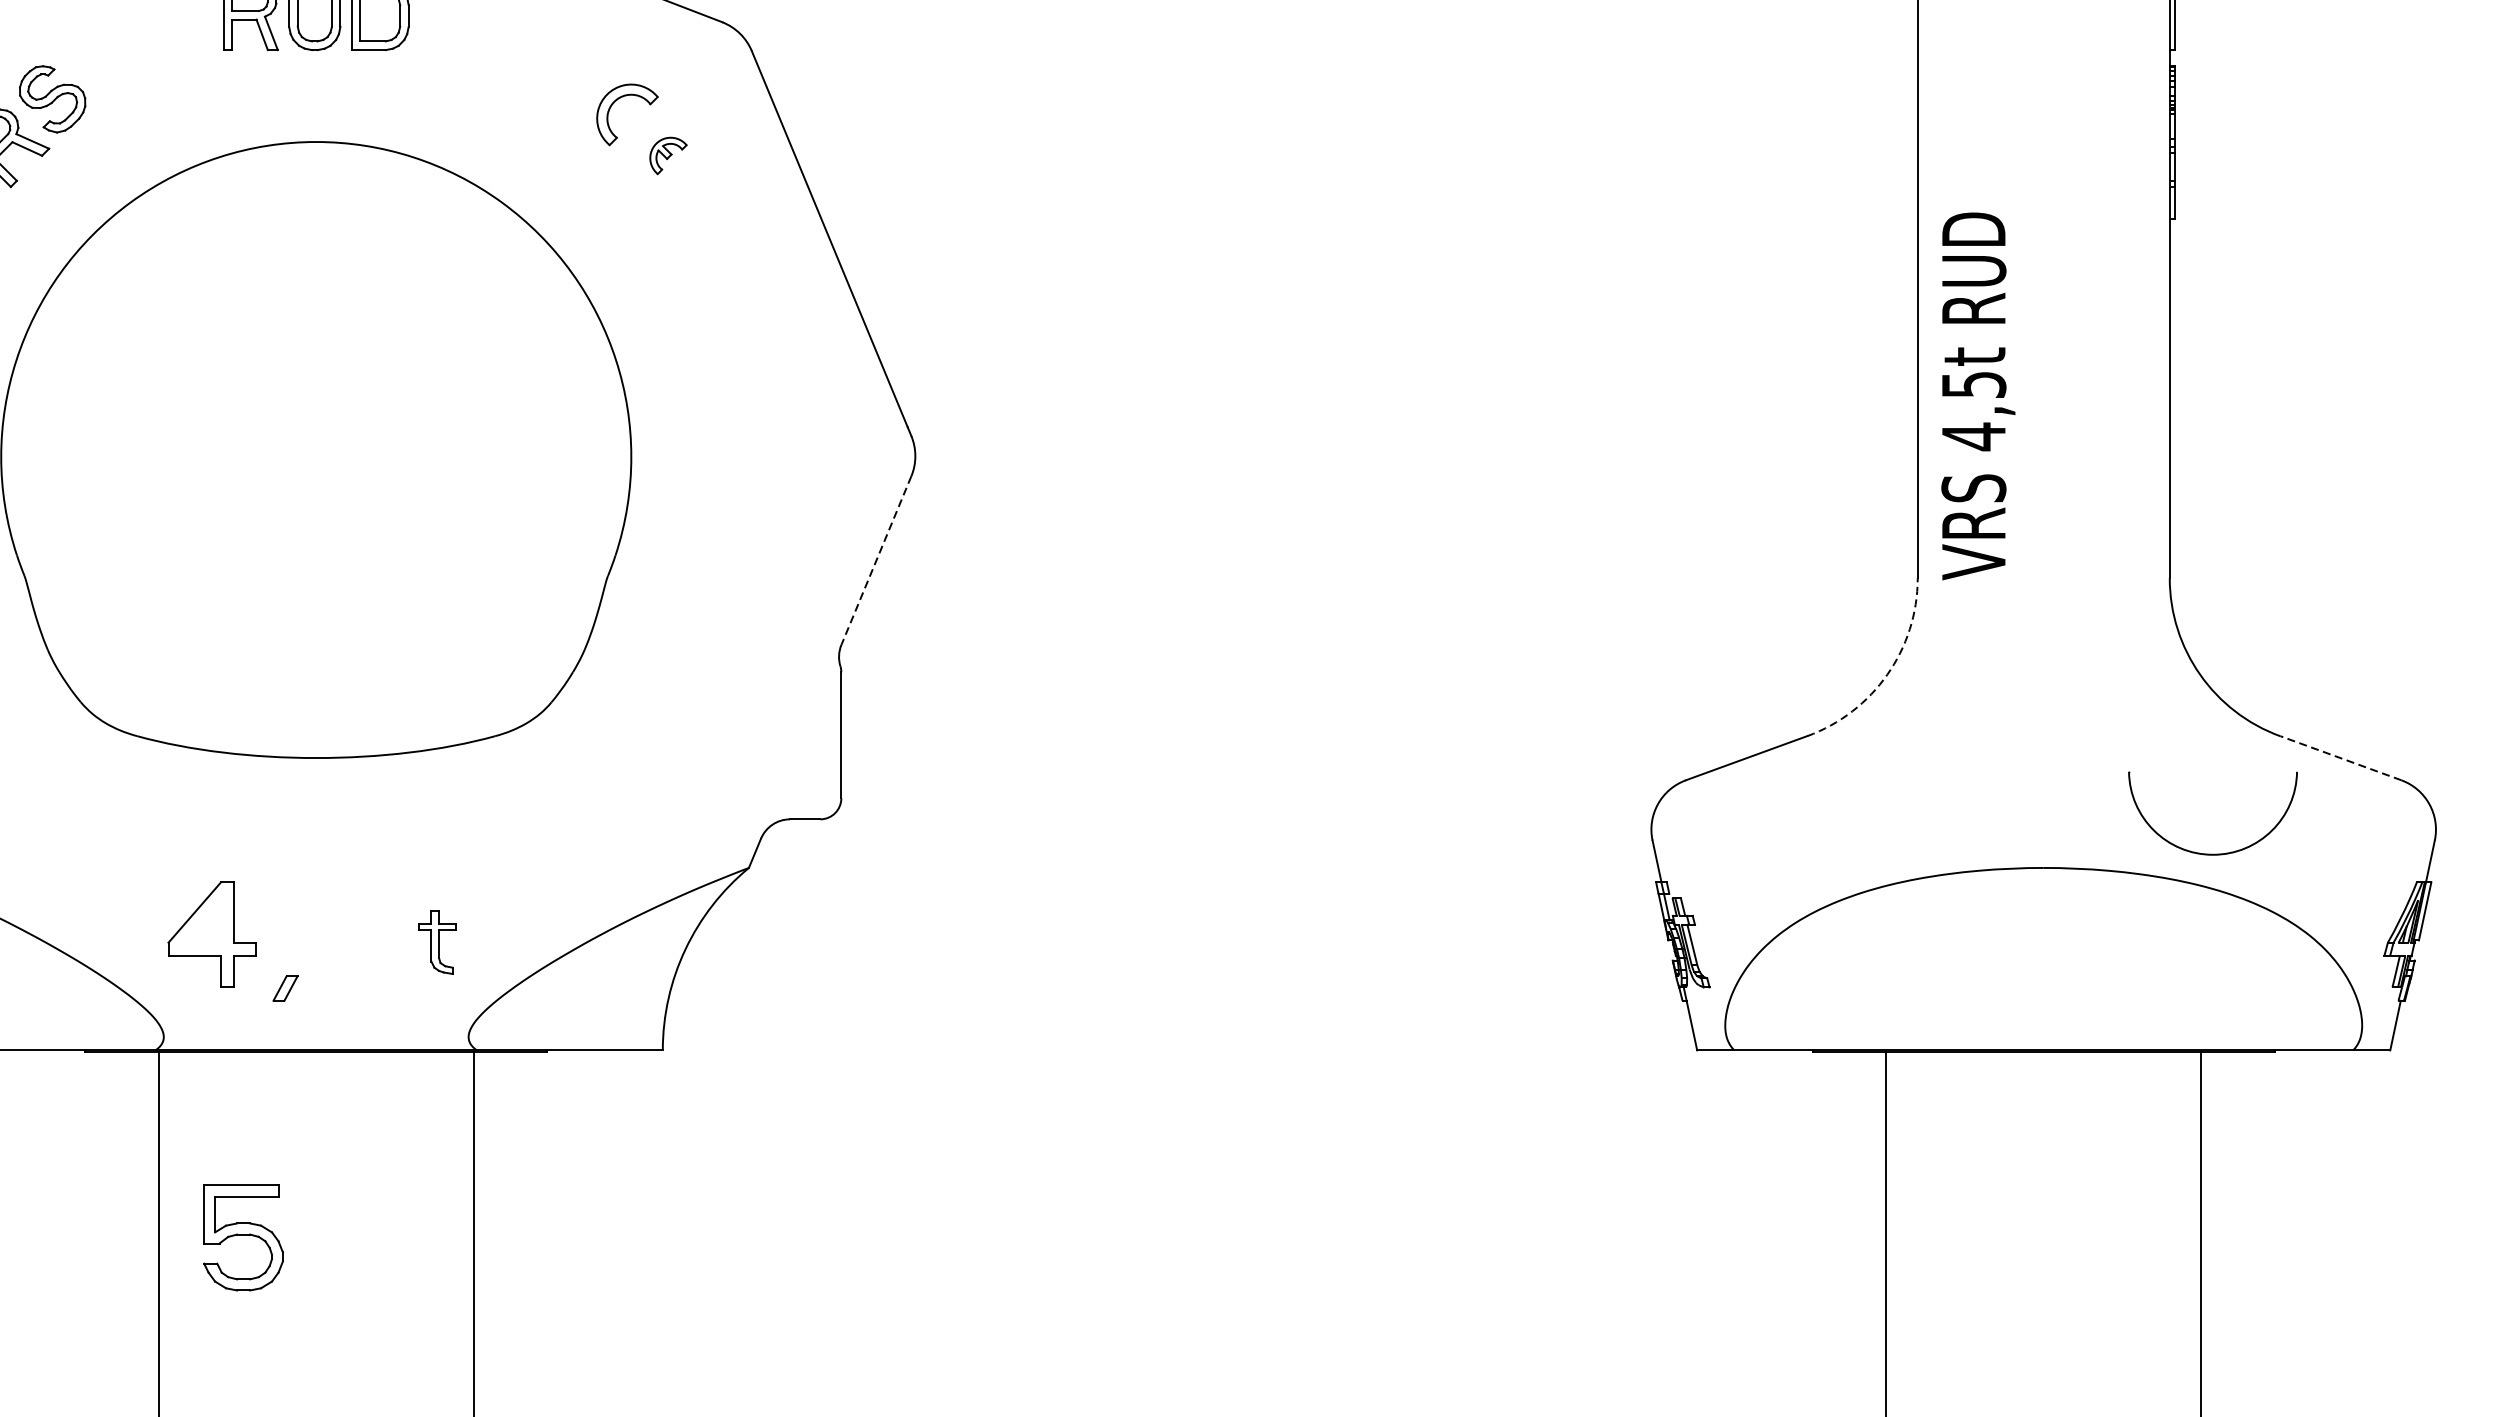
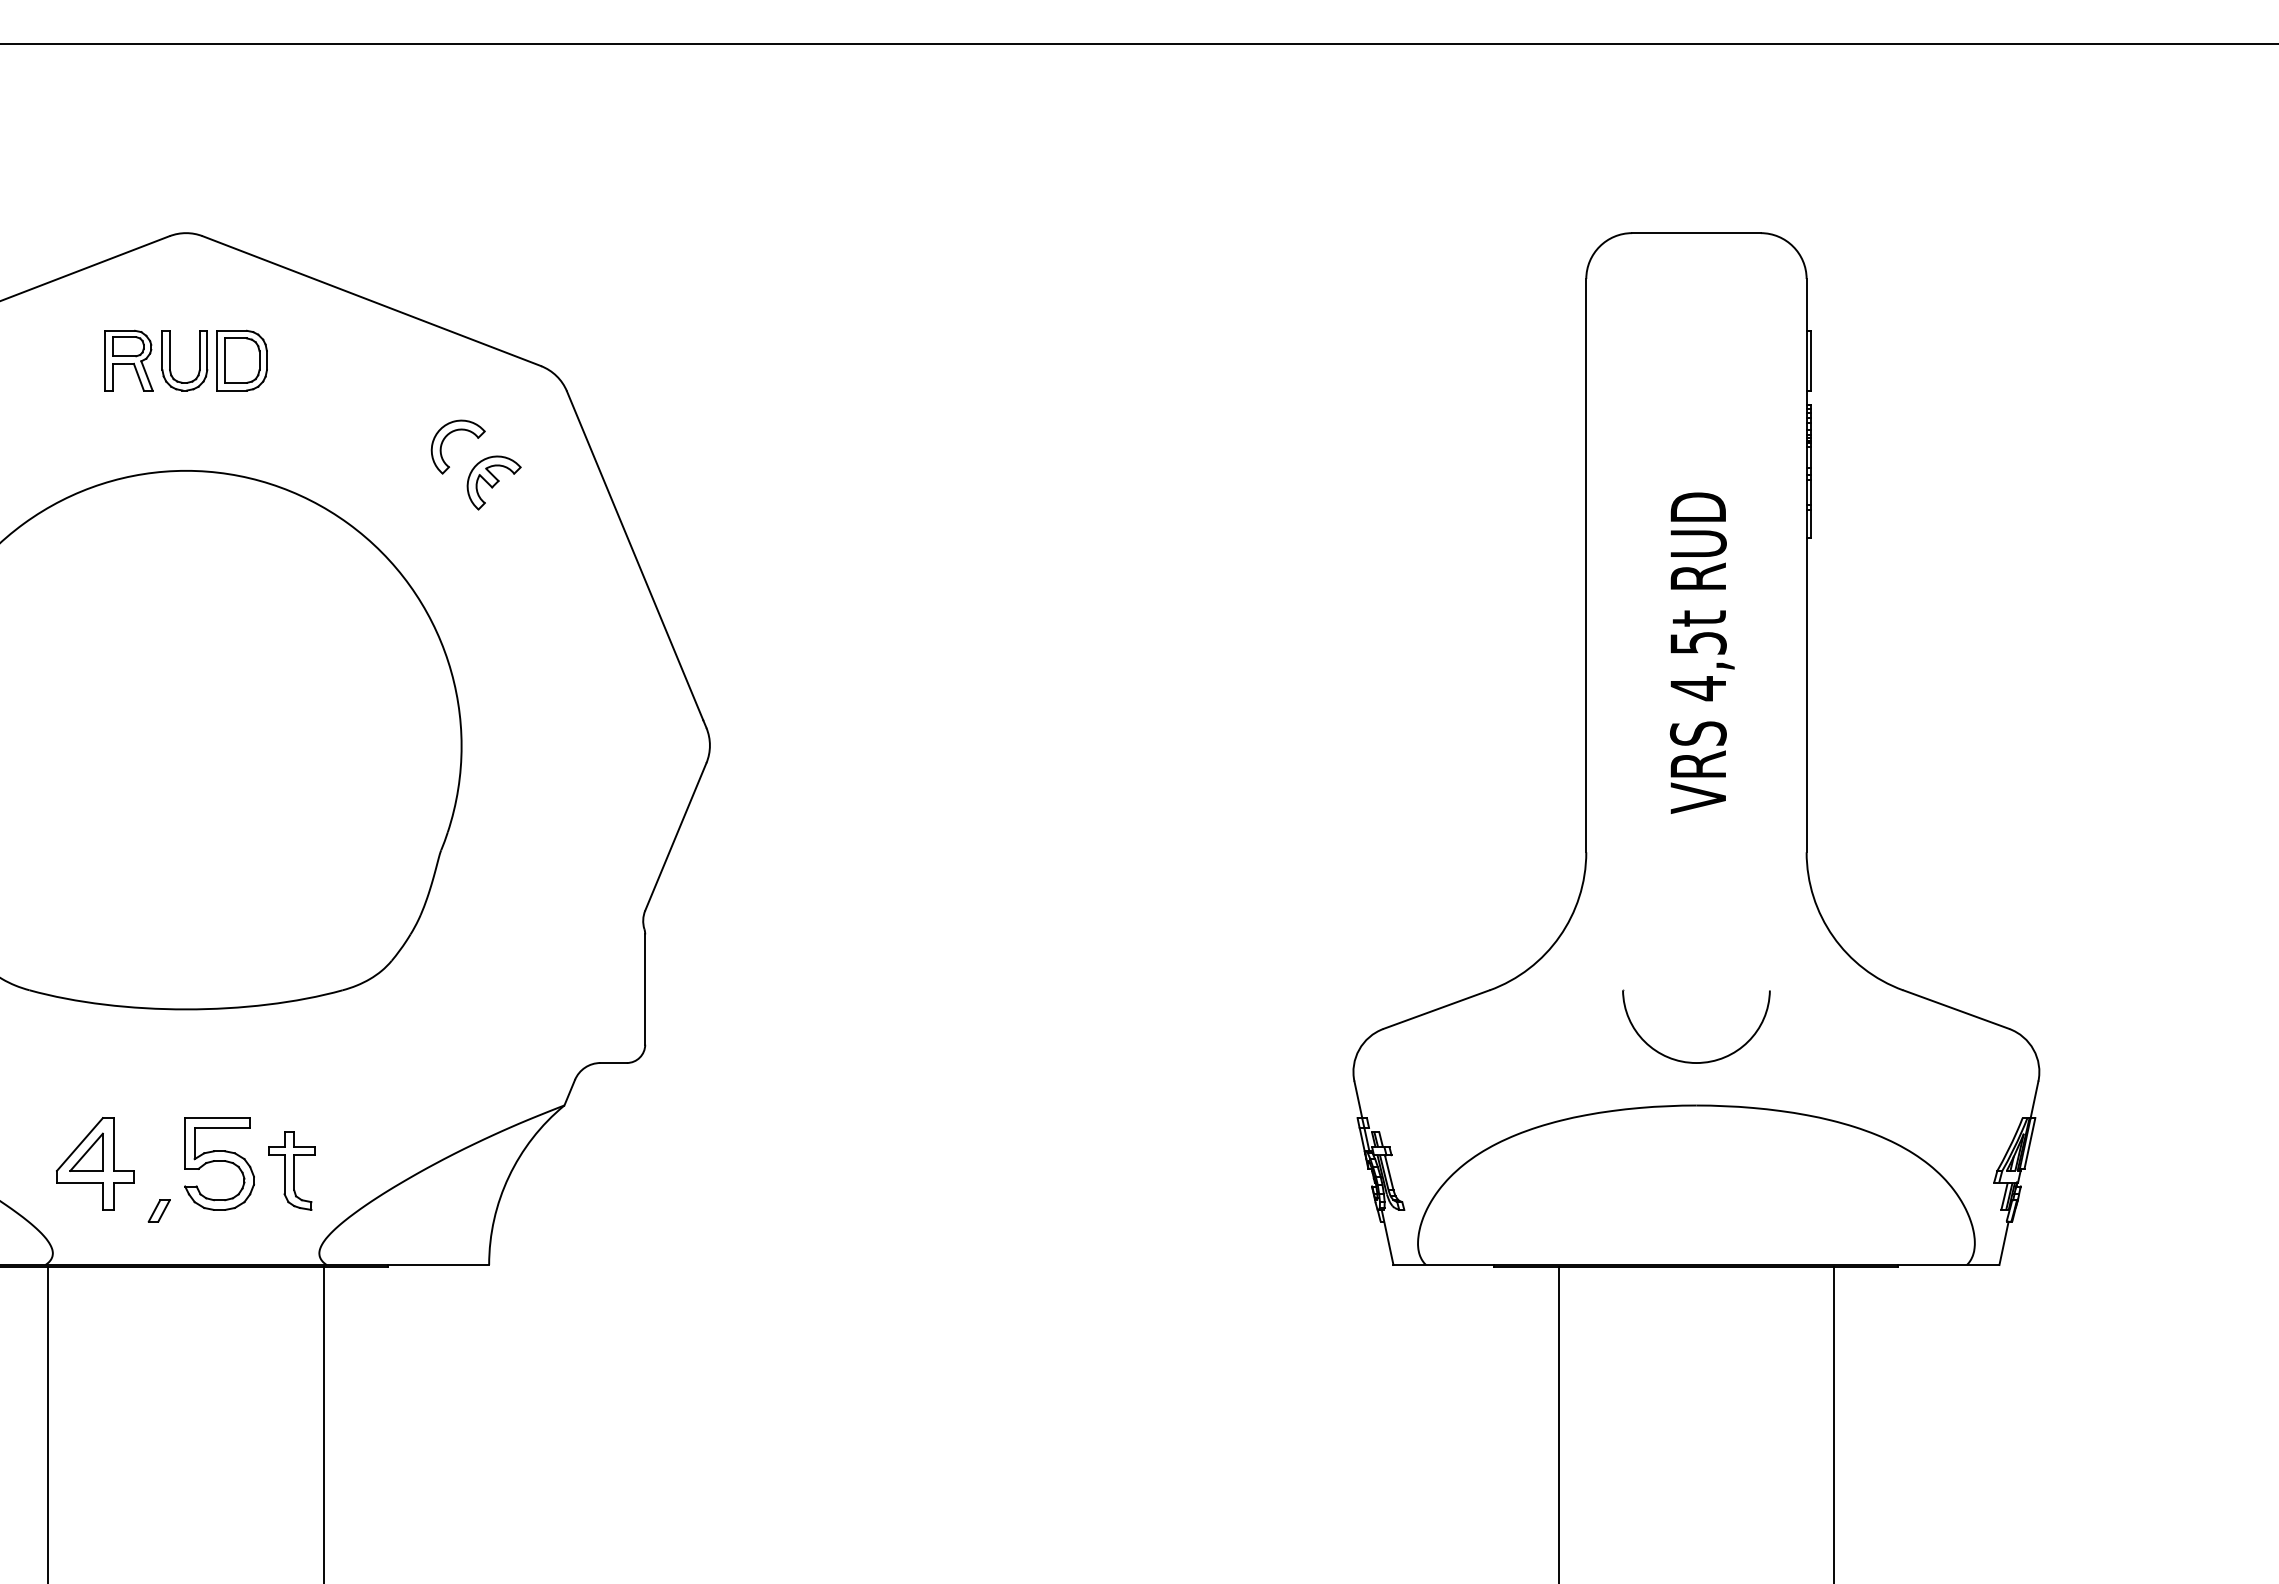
part: (667, 155) -> (493, 482), size x1.67
text: (1978, 395) -> (1702, 652), moved
line: (875, 560) -> (675, 836), dashed -> solid
arc: (1887, 674) -> (1559, 936), dashed -> solid
line: (2340, 758) -> (1955, 1009), dashed -> solid
part: (2207, 853) -> (1691, 1061), moved
part: (202, 920) -> (86, 1151), added
part: (436, 942) -> (291, 1170), size x1.43
part: (243, 1237) -> (219, 1163), moved

